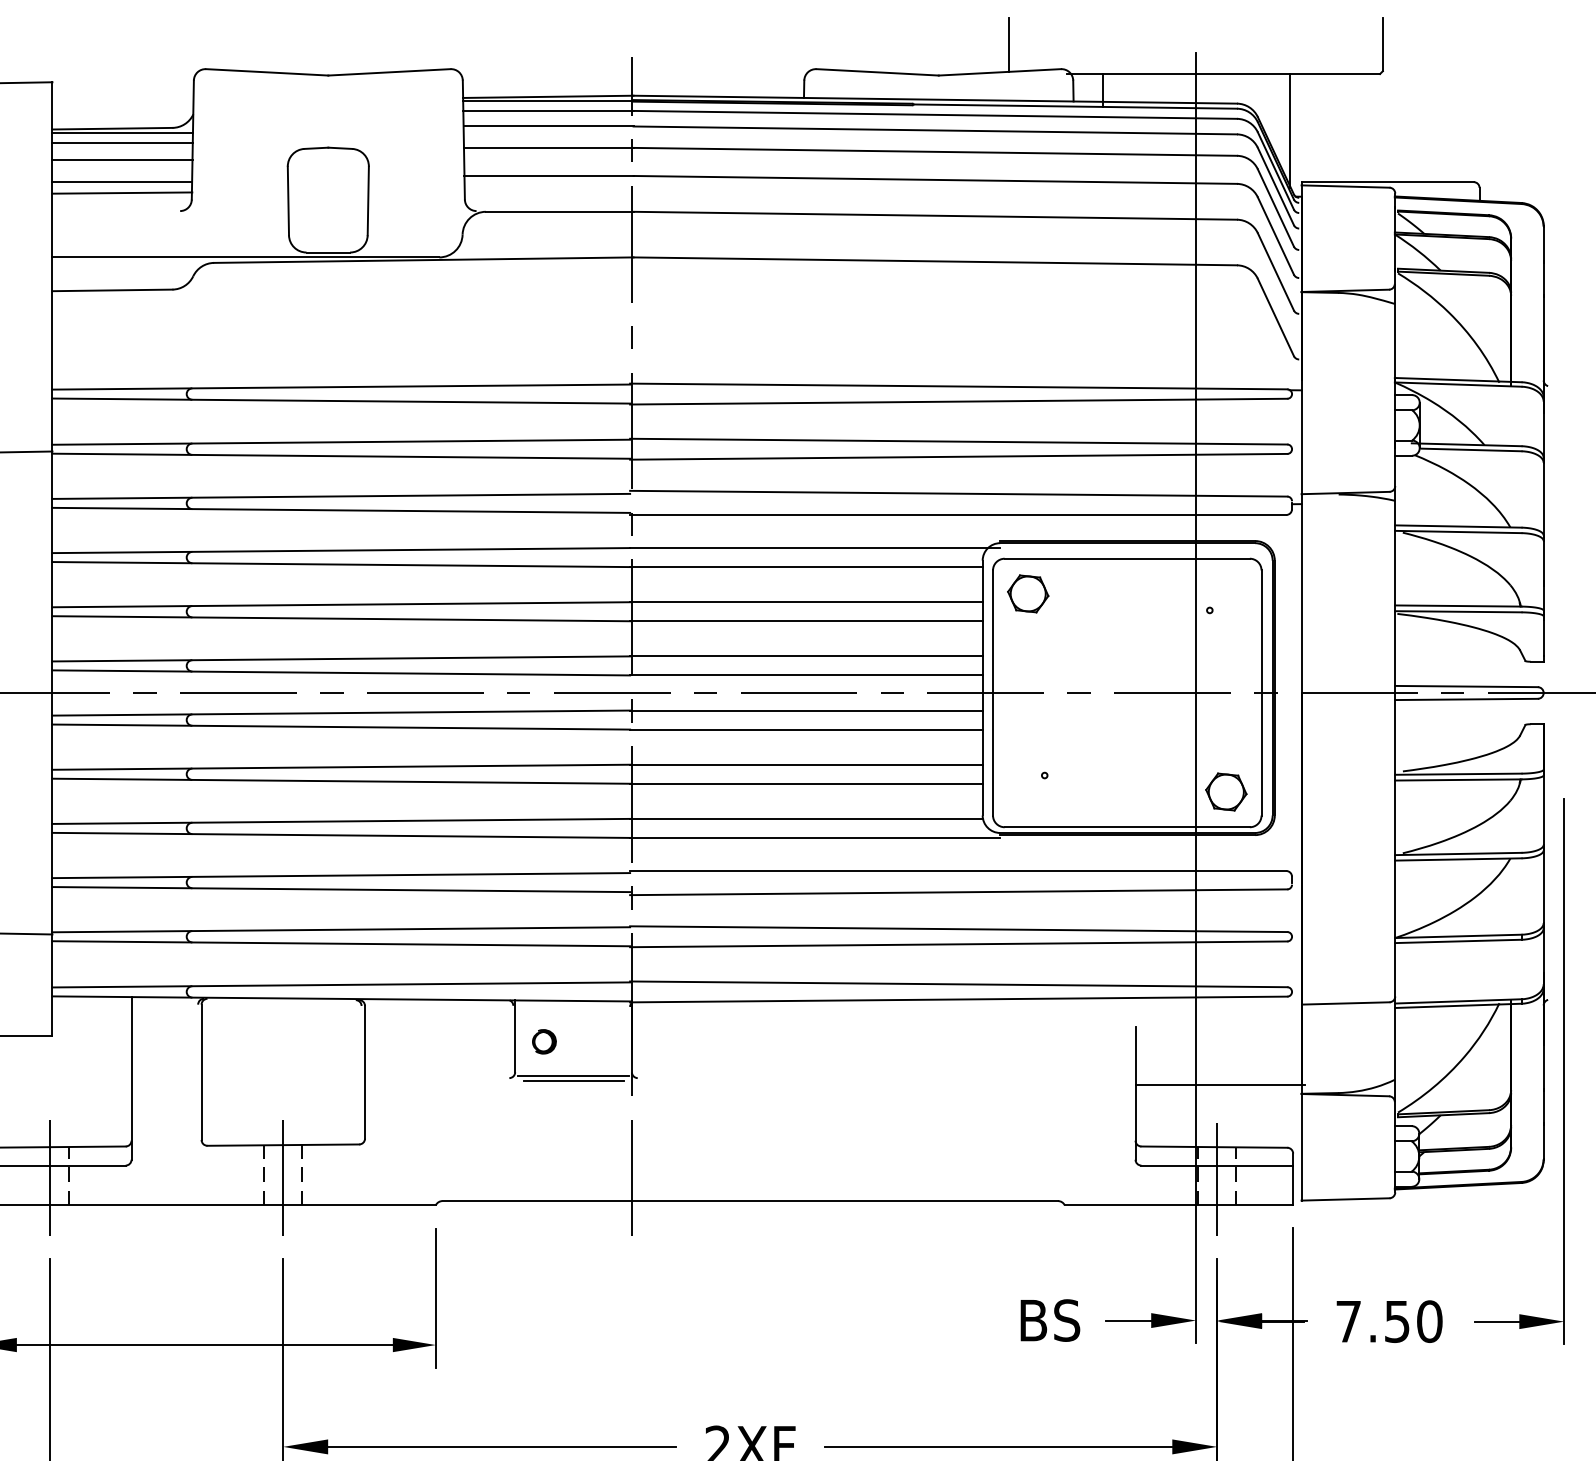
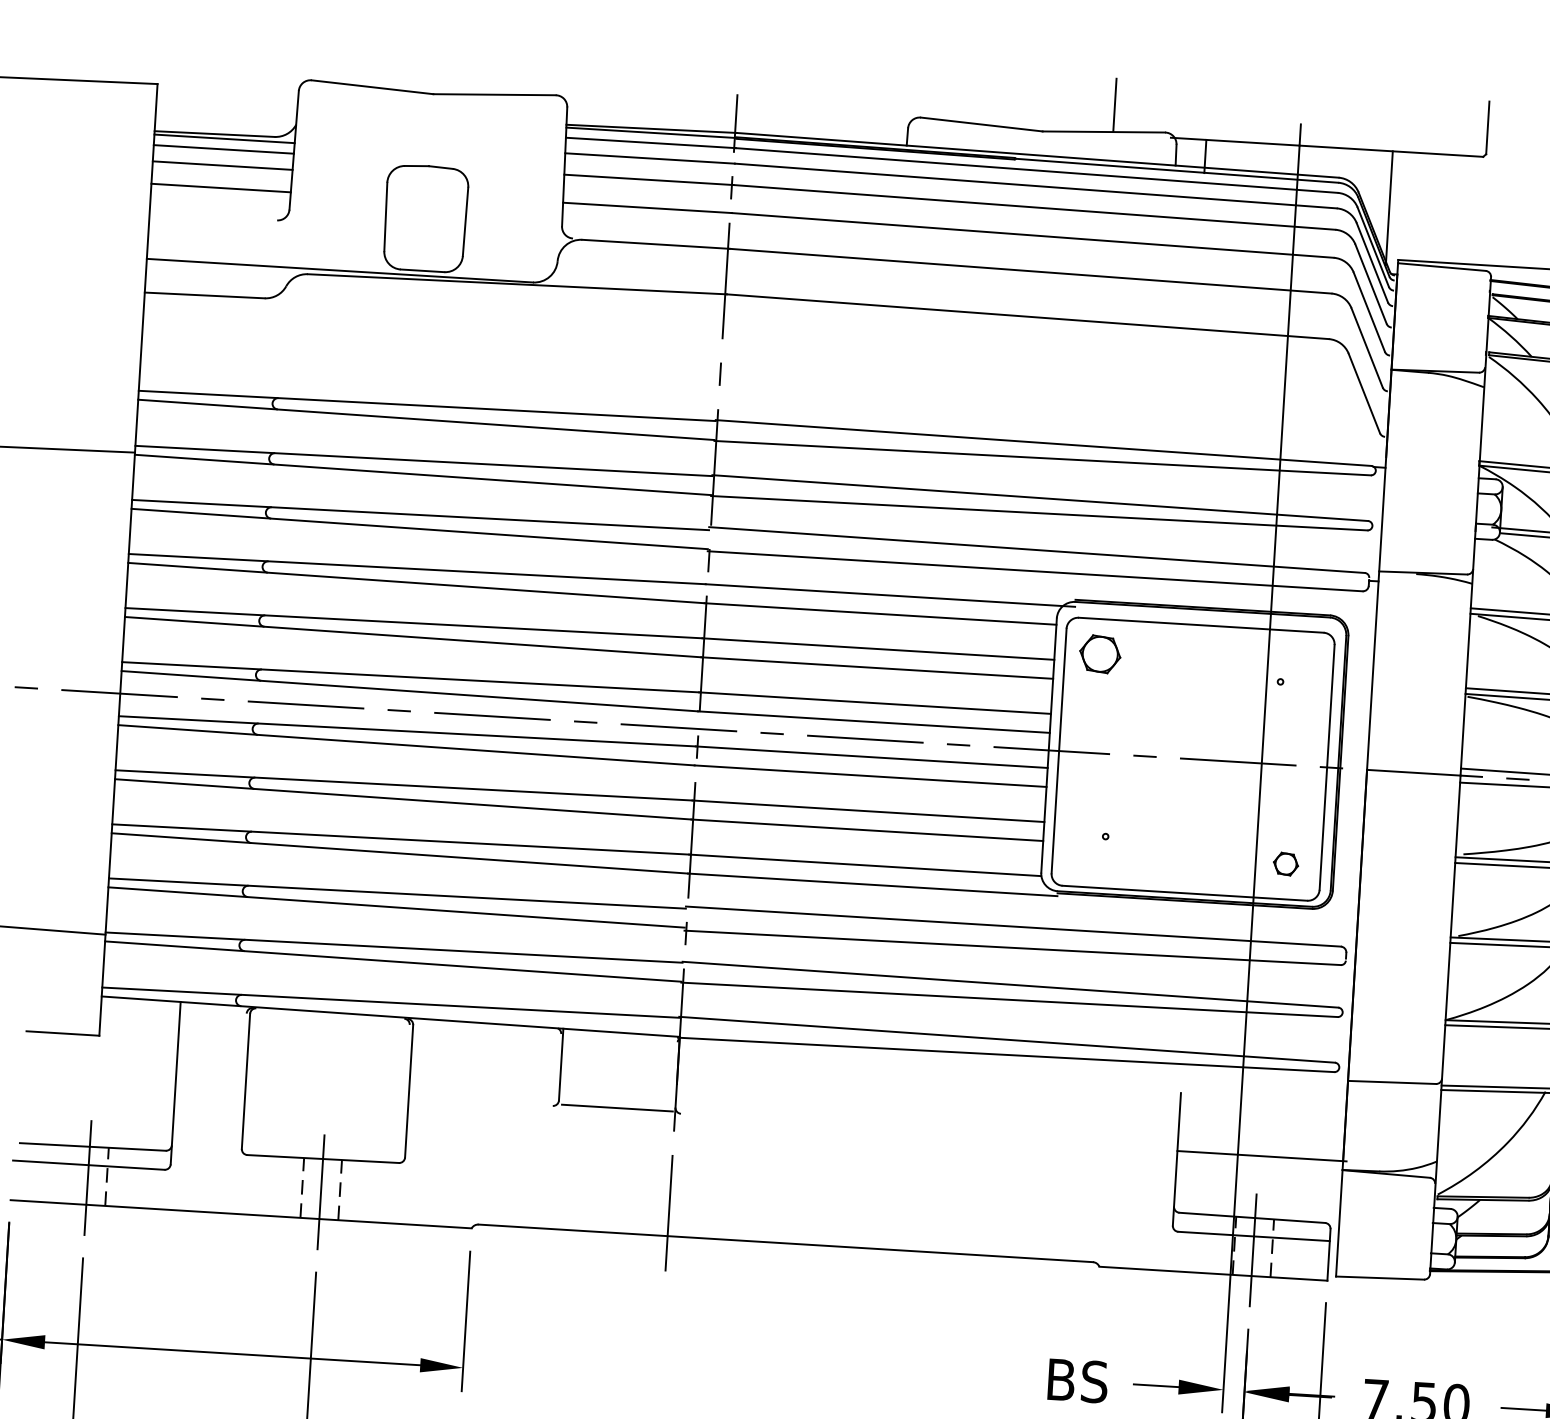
line: (122, 192) -> (220, 198), removed
part: (1226, 791) -> (1286, 863), size x0.6
part: (544, 1041) -> (590, 1071), removed
line: (573, 1081) -> (616, 1113), removed

